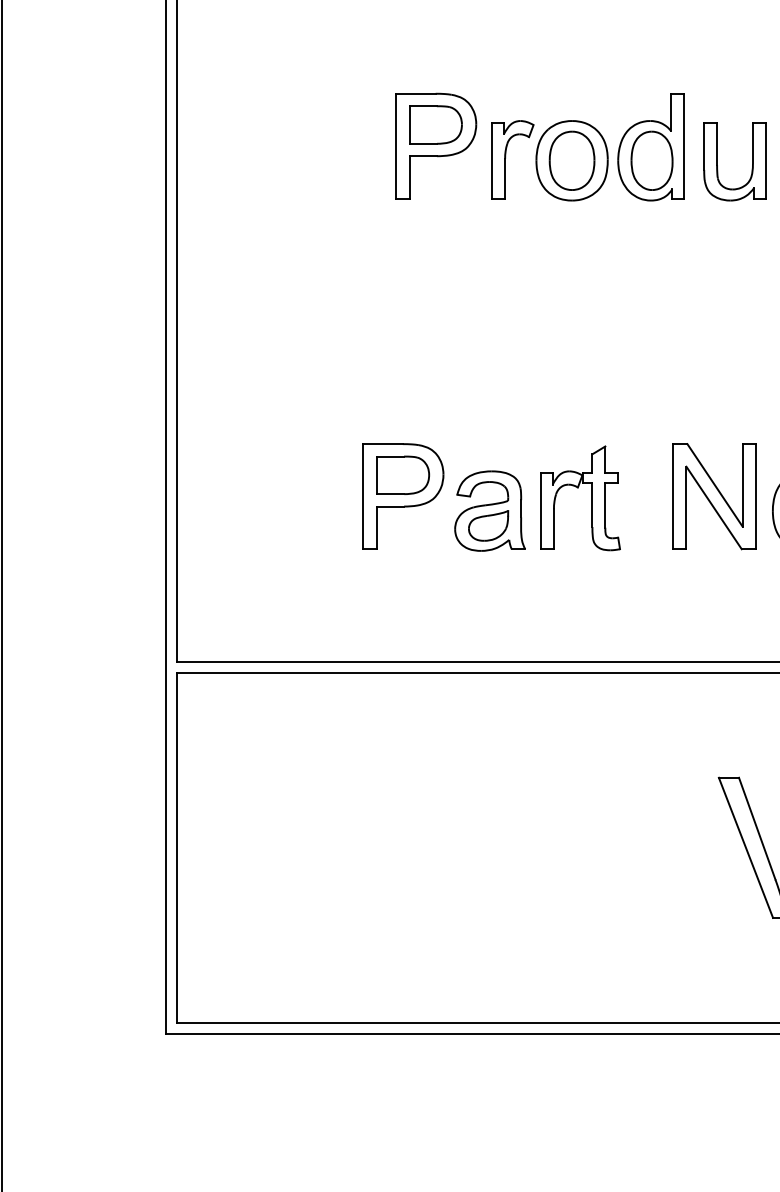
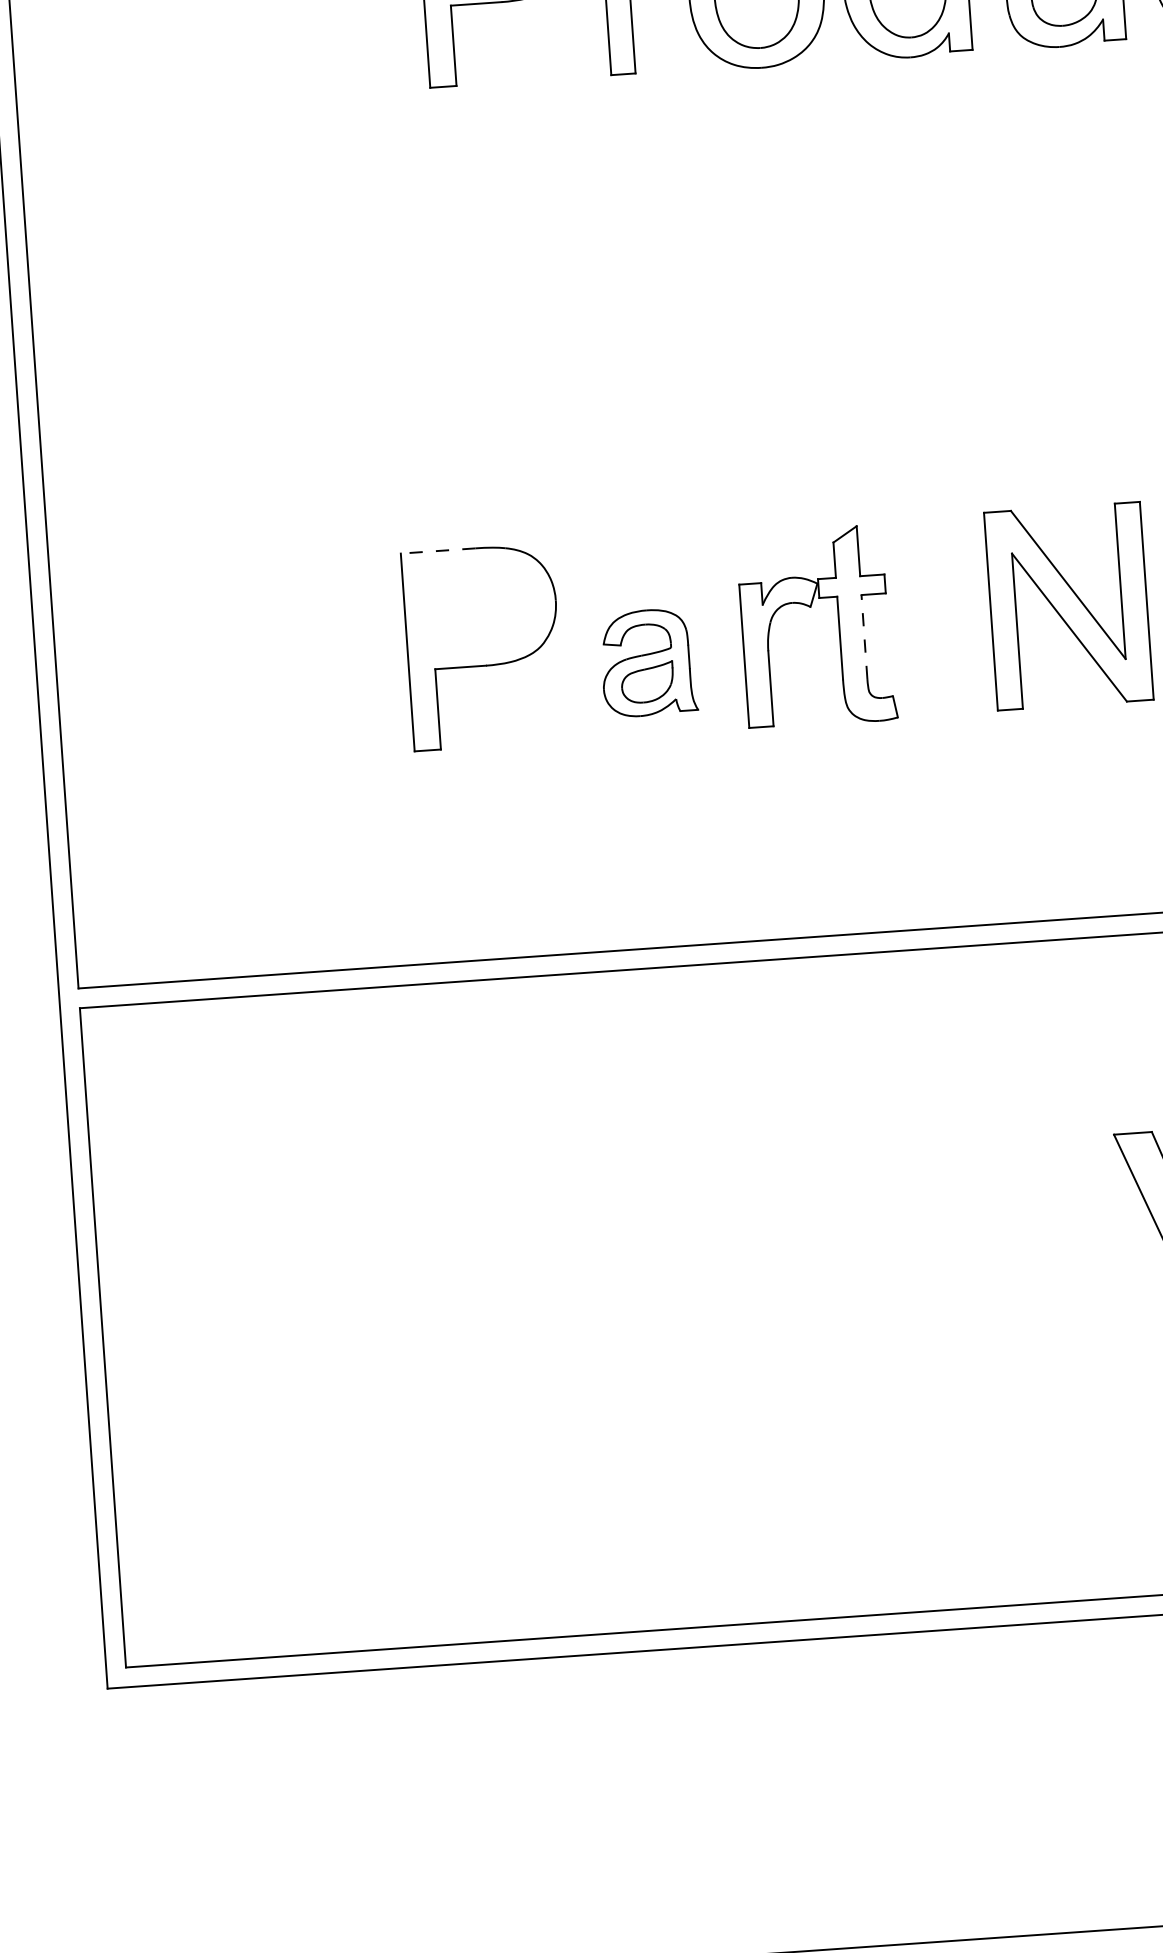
line: (383, 444) -> (439, 551), solid -> dashed
part: (403, 474) -> (480, 605), removed
line: (605, 504) -> (864, 635), solid -> dashed
part: (489, 510) -> (647, 661), size x0.7

